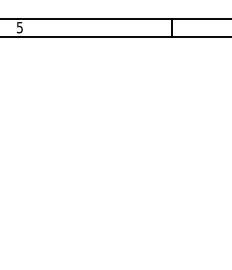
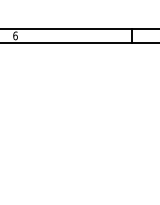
text: (19, 27) -> (15, 35), 5 -> 6

